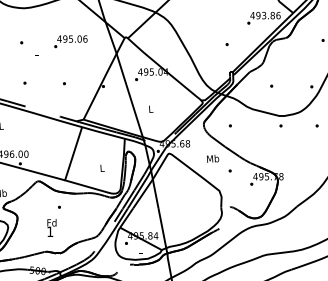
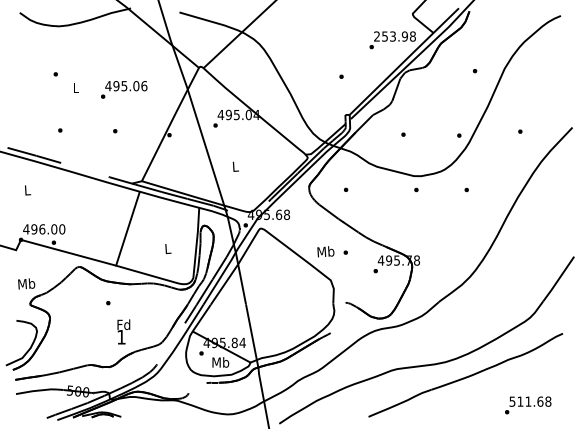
text: (265, 15) -> (394, 36), 493.86 -> 253.98
text: (71, 41) -> (124, 89), moved
text: (212, 158) -> (325, 251), moved
text: (51, 227) -> (123, 331), moved
text: (140, 249) -> (220, 362), L -> Mb

